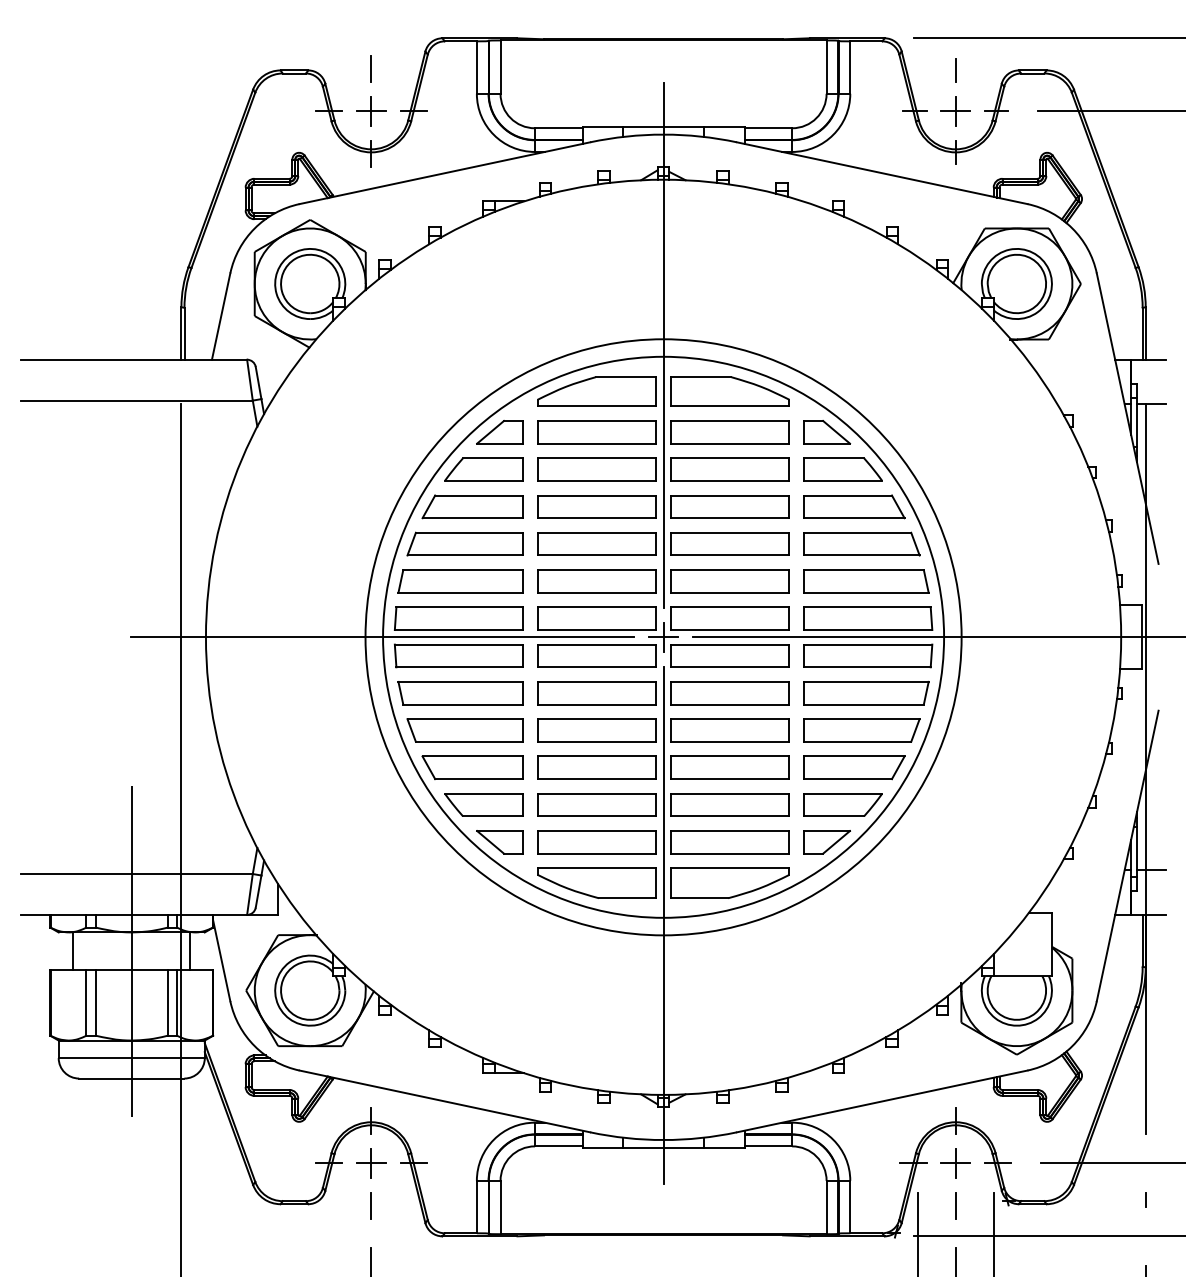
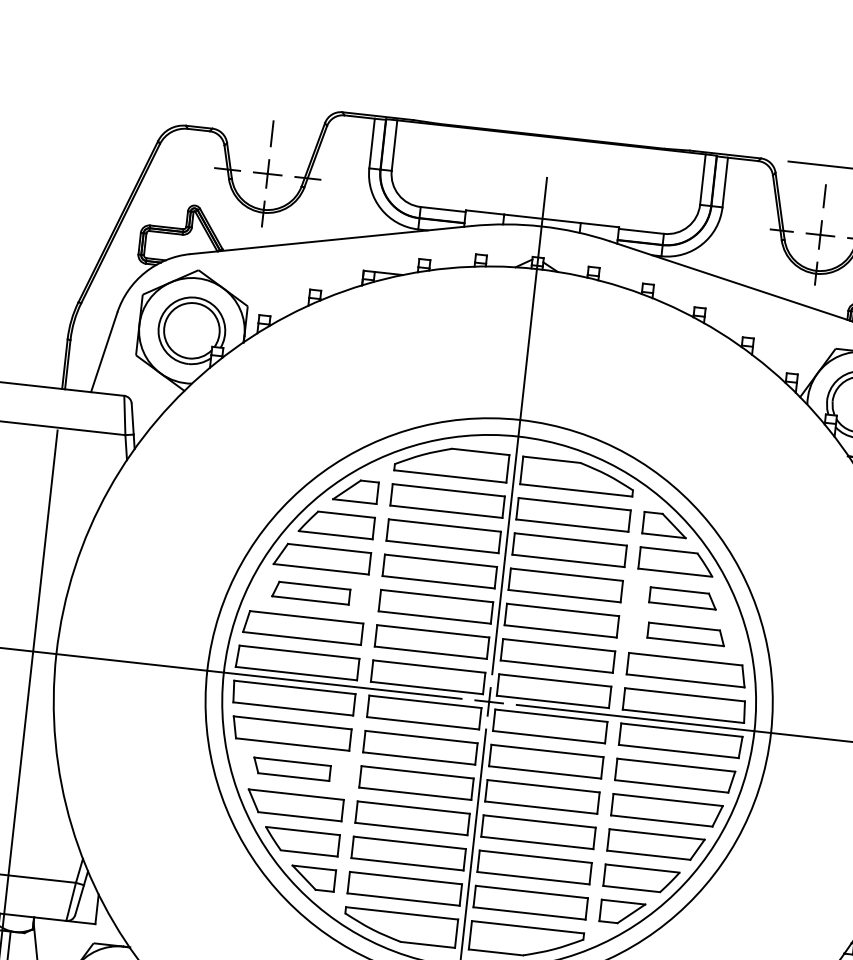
part: (854, 506) -> (683, 598), size x0.7
part: (464, 543) -> (310, 592), size x0.7
part: (861, 543) -> (686, 633), size x0.7
part: (464, 730) -> (291, 769), size x0.7

